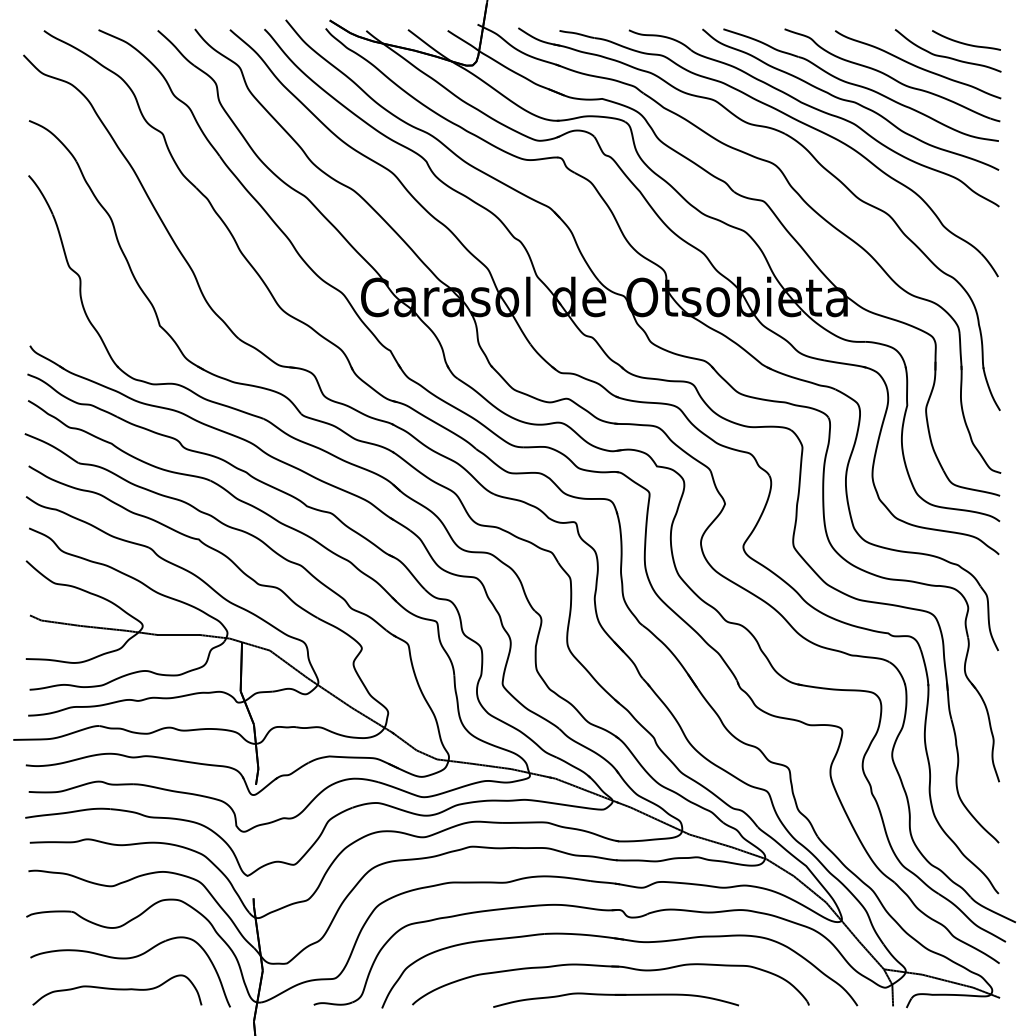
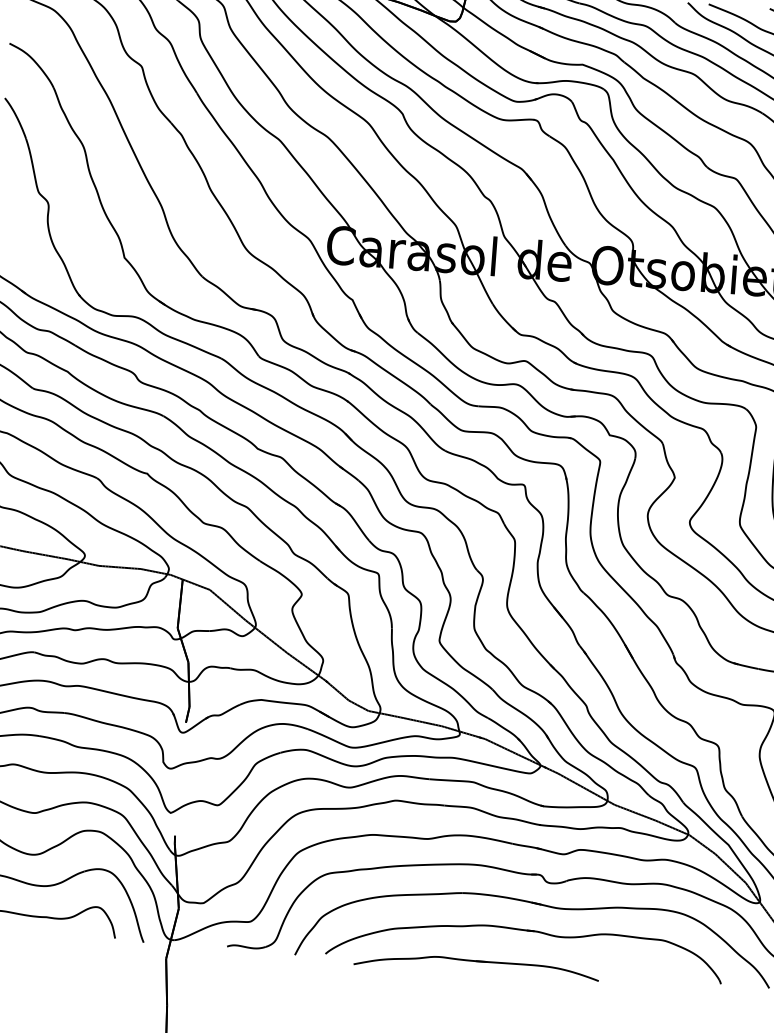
part: (615, 999) -> (476, 965), moved

